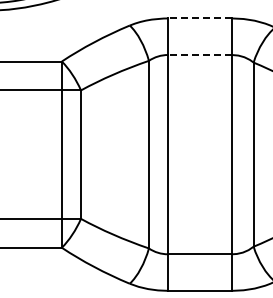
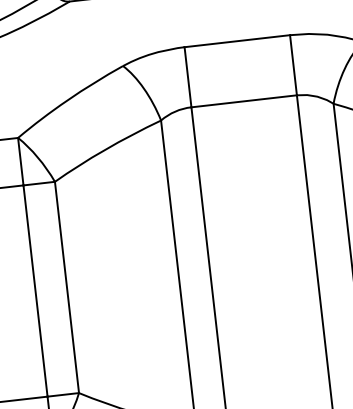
line: (199, 18) -> (236, 41), dashed -> solid
line: (199, 55) -> (243, 102), dashed -> solid

